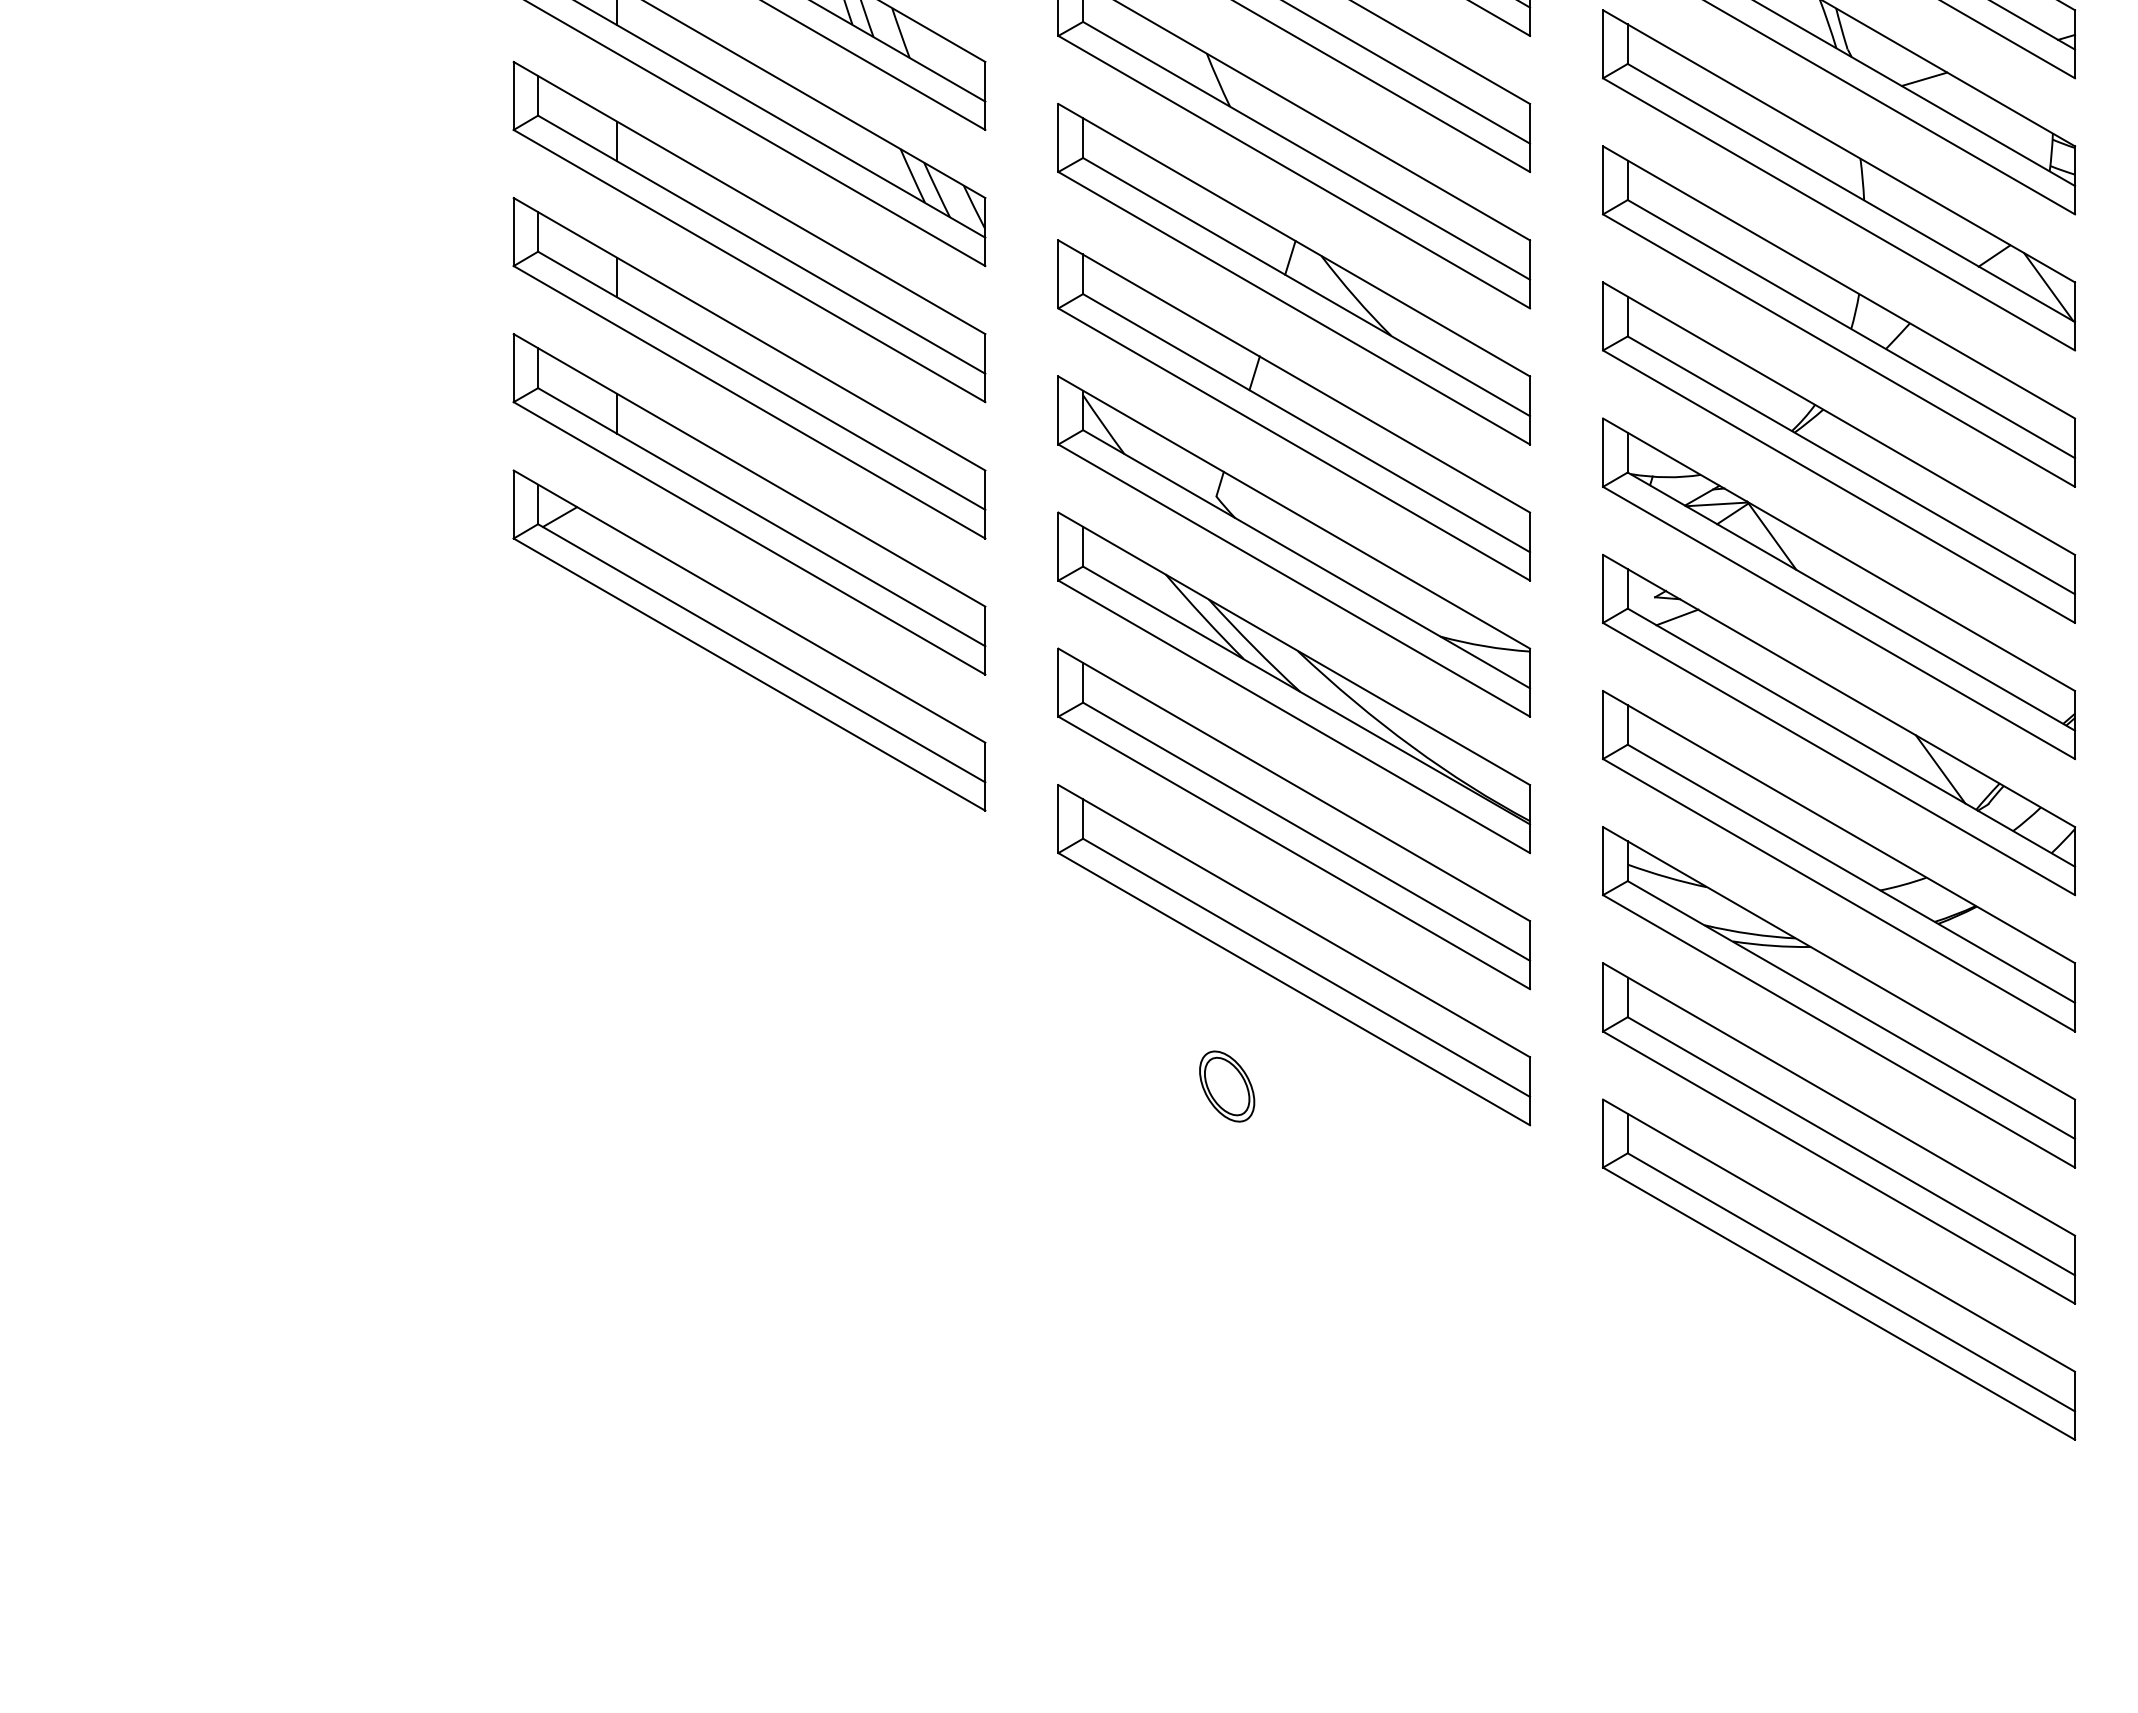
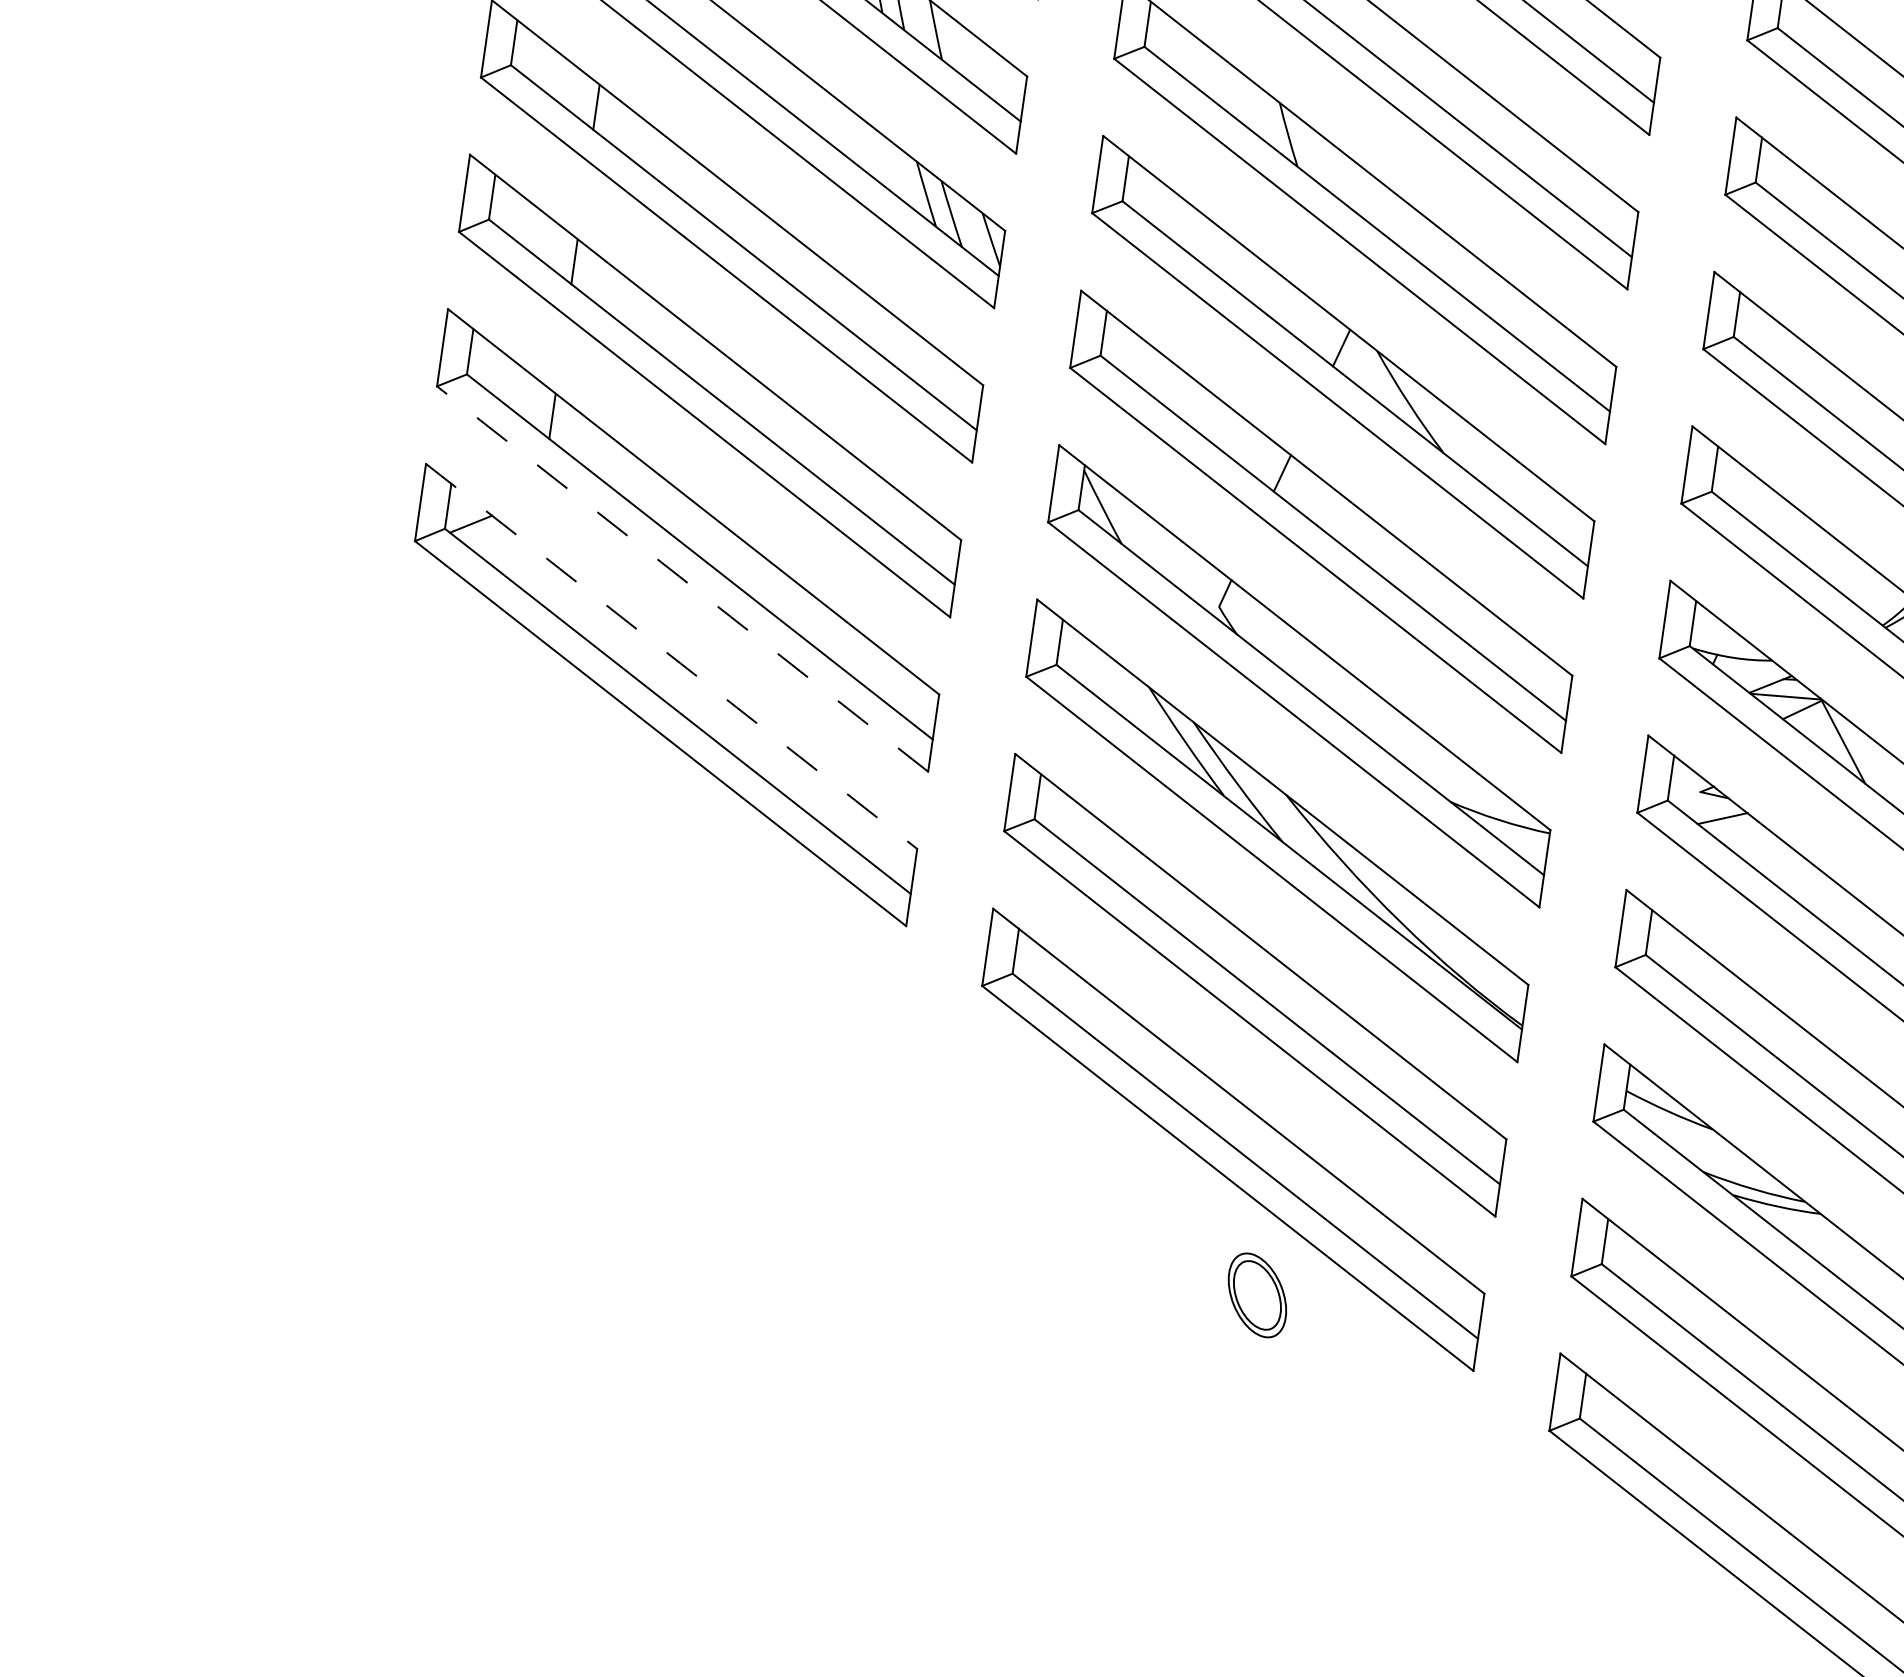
line: (749, 538) -> (682, 579), solid -> dashed
line: (749, 606) -> (671, 656), solid -> dashed
part: (1227, 1086) -> (1257, 1295), moved

